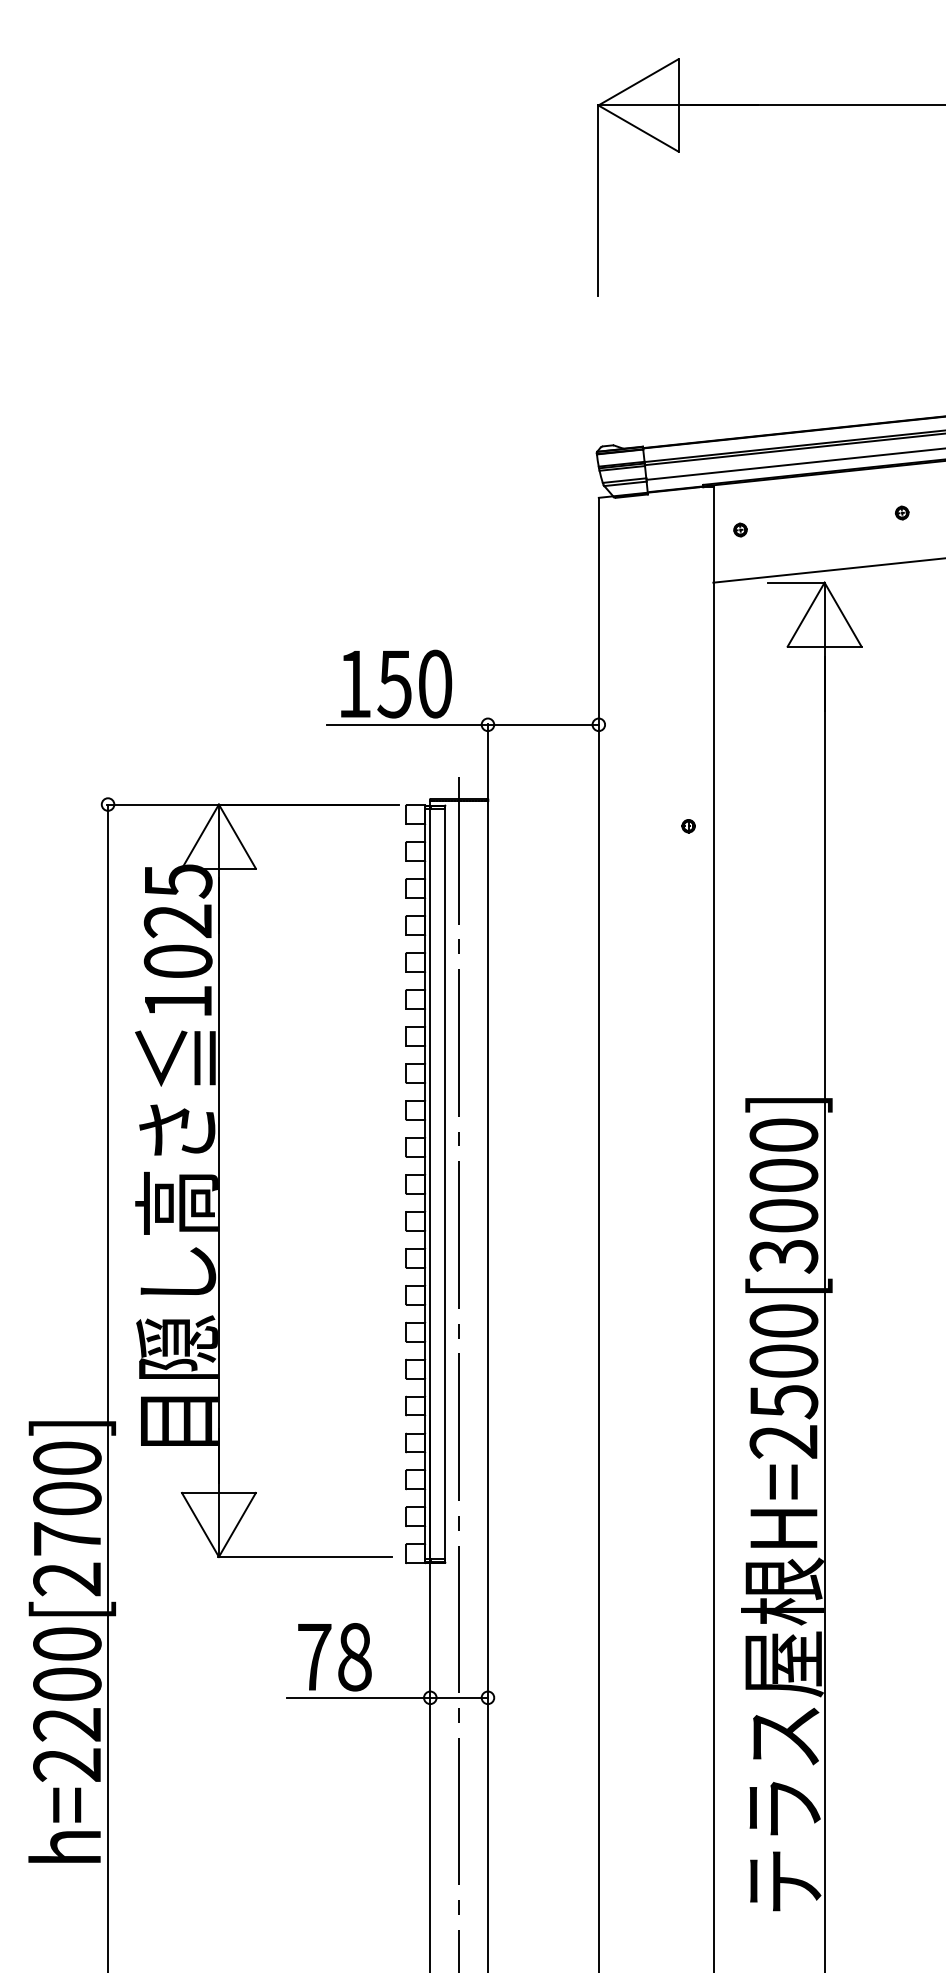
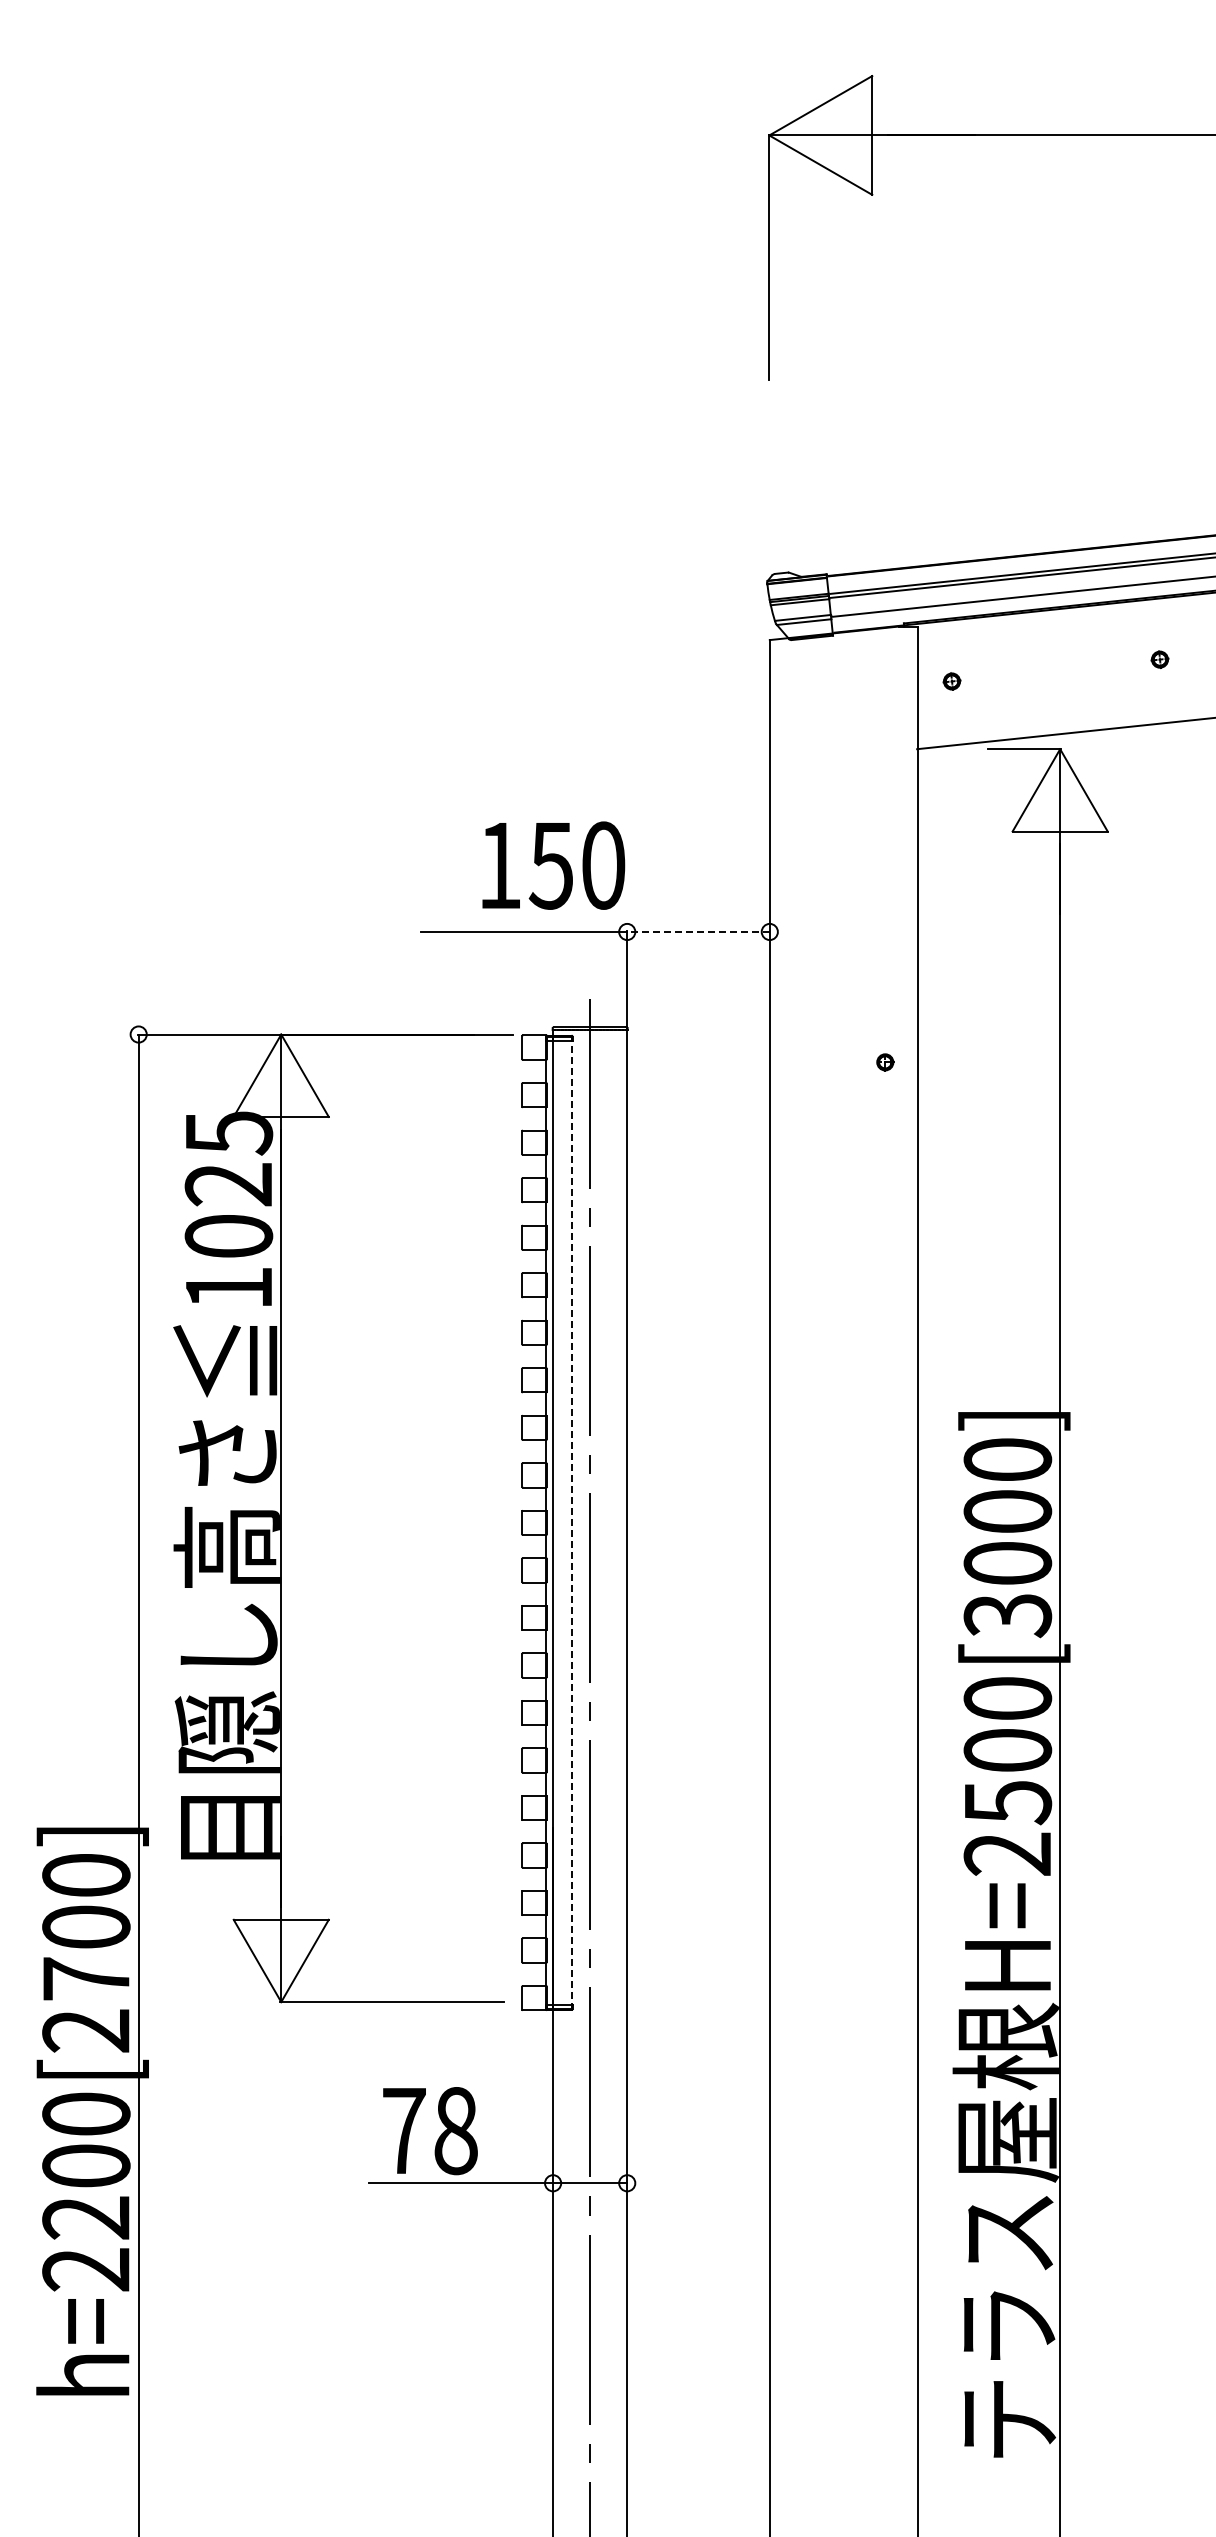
text: (396, 684) -> (553, 865), moved
line: (543, 724) -> (698, 931), solid -> dashed
line: (445, 1184) -> (572, 1522), solid -> dashed

